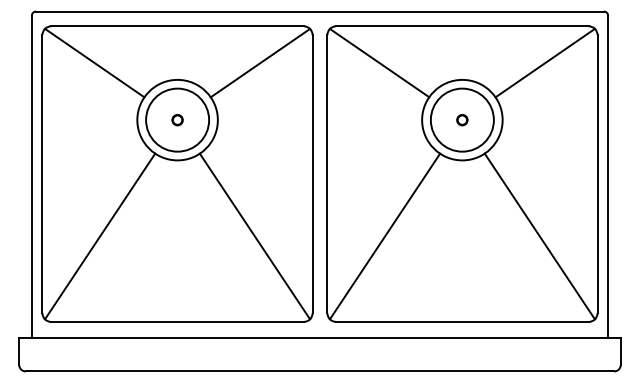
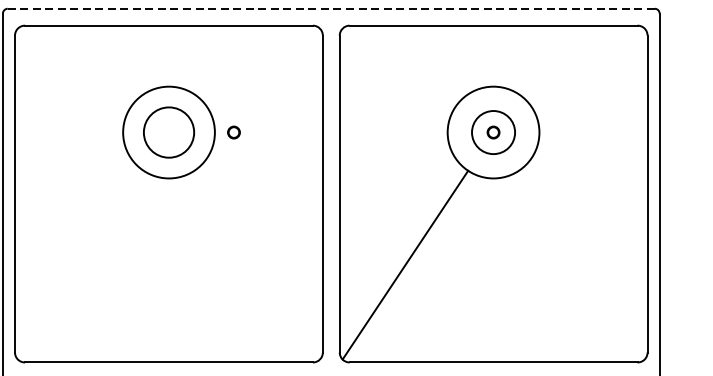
line: (319, 11) -> (330, 8), solid -> dashed
line: (94, 62) -> (74, 66), removed
line: (260, 62) -> (263, 66), removed
line: (379, 62) -> (399, 66), removed
line: (544, 62) -> (587, 66), removed
circle: (177, 119) -> (168, 131), size x0.7
circle: (461, 119) -> (492, 131), size x0.6
circle: (177, 120) -> (233, 132), moved
line: (100, 236) -> (81, 265), removed
line: (254, 236) -> (256, 265), removed
line: (539, 236) -> (581, 265), removed

